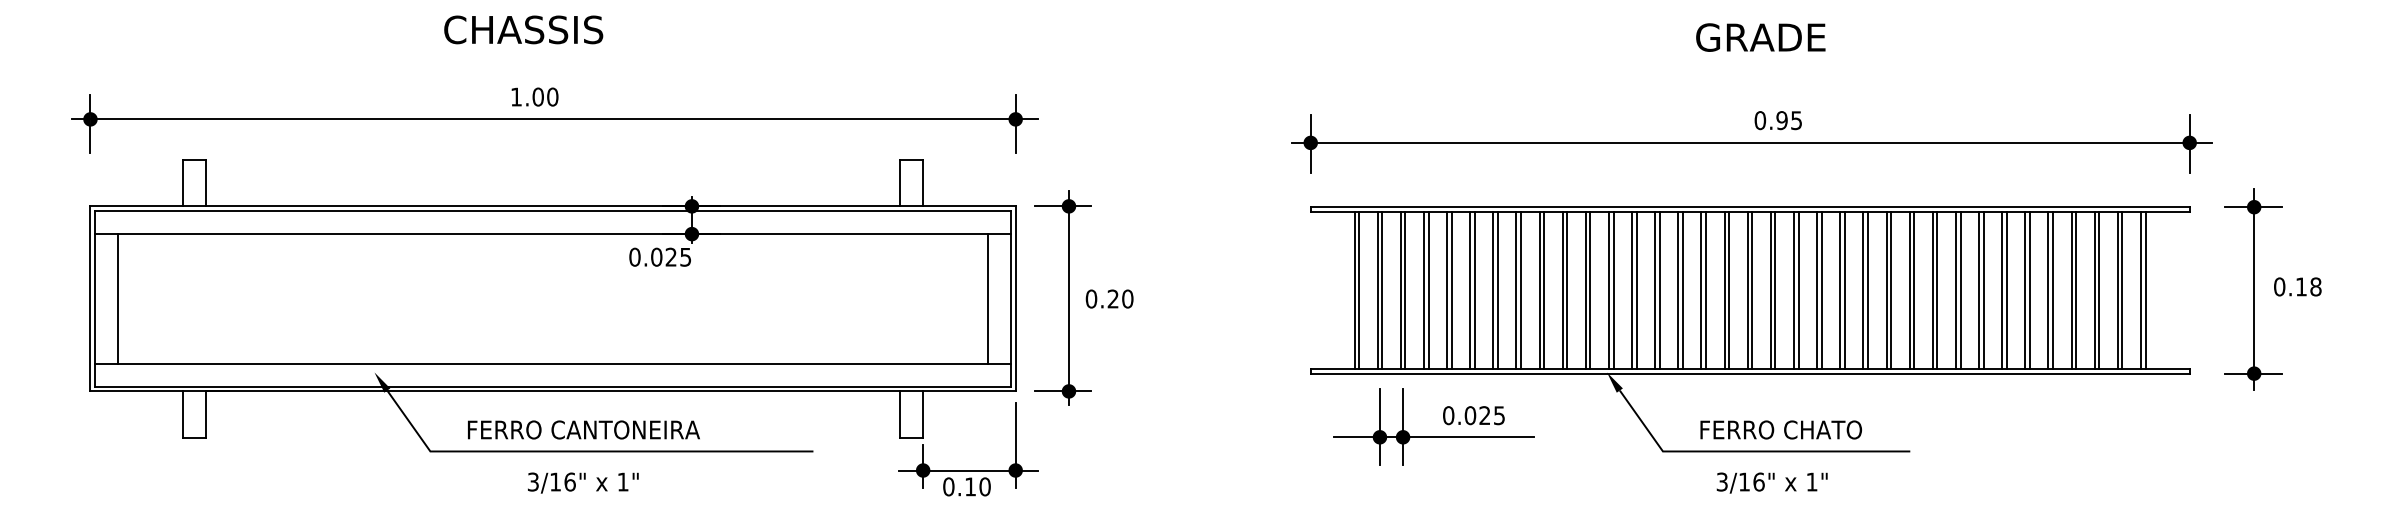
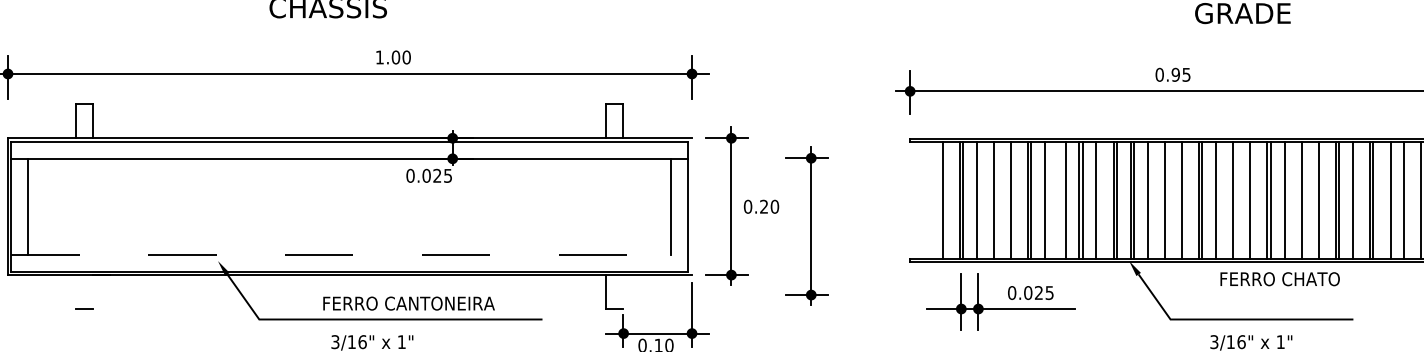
text: (534, 96) -> (393, 57), moved
text: (1777, 120) -> (1172, 74), moved
line: (1359, 290) -> (946, 200), removed
line: (1405, 290) -> (980, 200), removed
line: (1428, 290) -> (997, 200), removed
line: (1451, 290) -> (1014, 200), removed
line: (1497, 290) -> (1048, 200), removed
line: (1516, 290) -> (1062, 200), removed
line: (1567, 290) -> (1099, 200), removed
line: (1636, 290) -> (1150, 200), removed
line: (1659, 290) -> (1167, 200), removed
line: (1682, 290) -> (1184, 200), removed
line: (1729, 290) -> (1219, 200), removed
line: (1752, 290) -> (1236, 200), removed
line: (1775, 290) -> (1253, 200), removed
line: (1821, 290) -> (1287, 200), removed
line: (1844, 290) -> (1304, 200), removed
line: (1868, 290) -> (1322, 200), removed
line: (1914, 290) -> (1356, 200), removed
line: (1955, 290) -> (1386, 200), removed
line: (1983, 290) -> (1407, 200), removed
line: (1015, 298) -> (691, 206), removed
part: (1170, 324) -> (806, 225), added
line: (552, 363) -> (349, 254), solid -> dashed
line: (182, 414) -> (76, 292), removed
line: (205, 414) -> (93, 292), removed
line: (922, 414) -> (623, 292), removed
text: (583, 429) -> (408, 303), moved
text: (1780, 429) -> (1279, 278), moved

